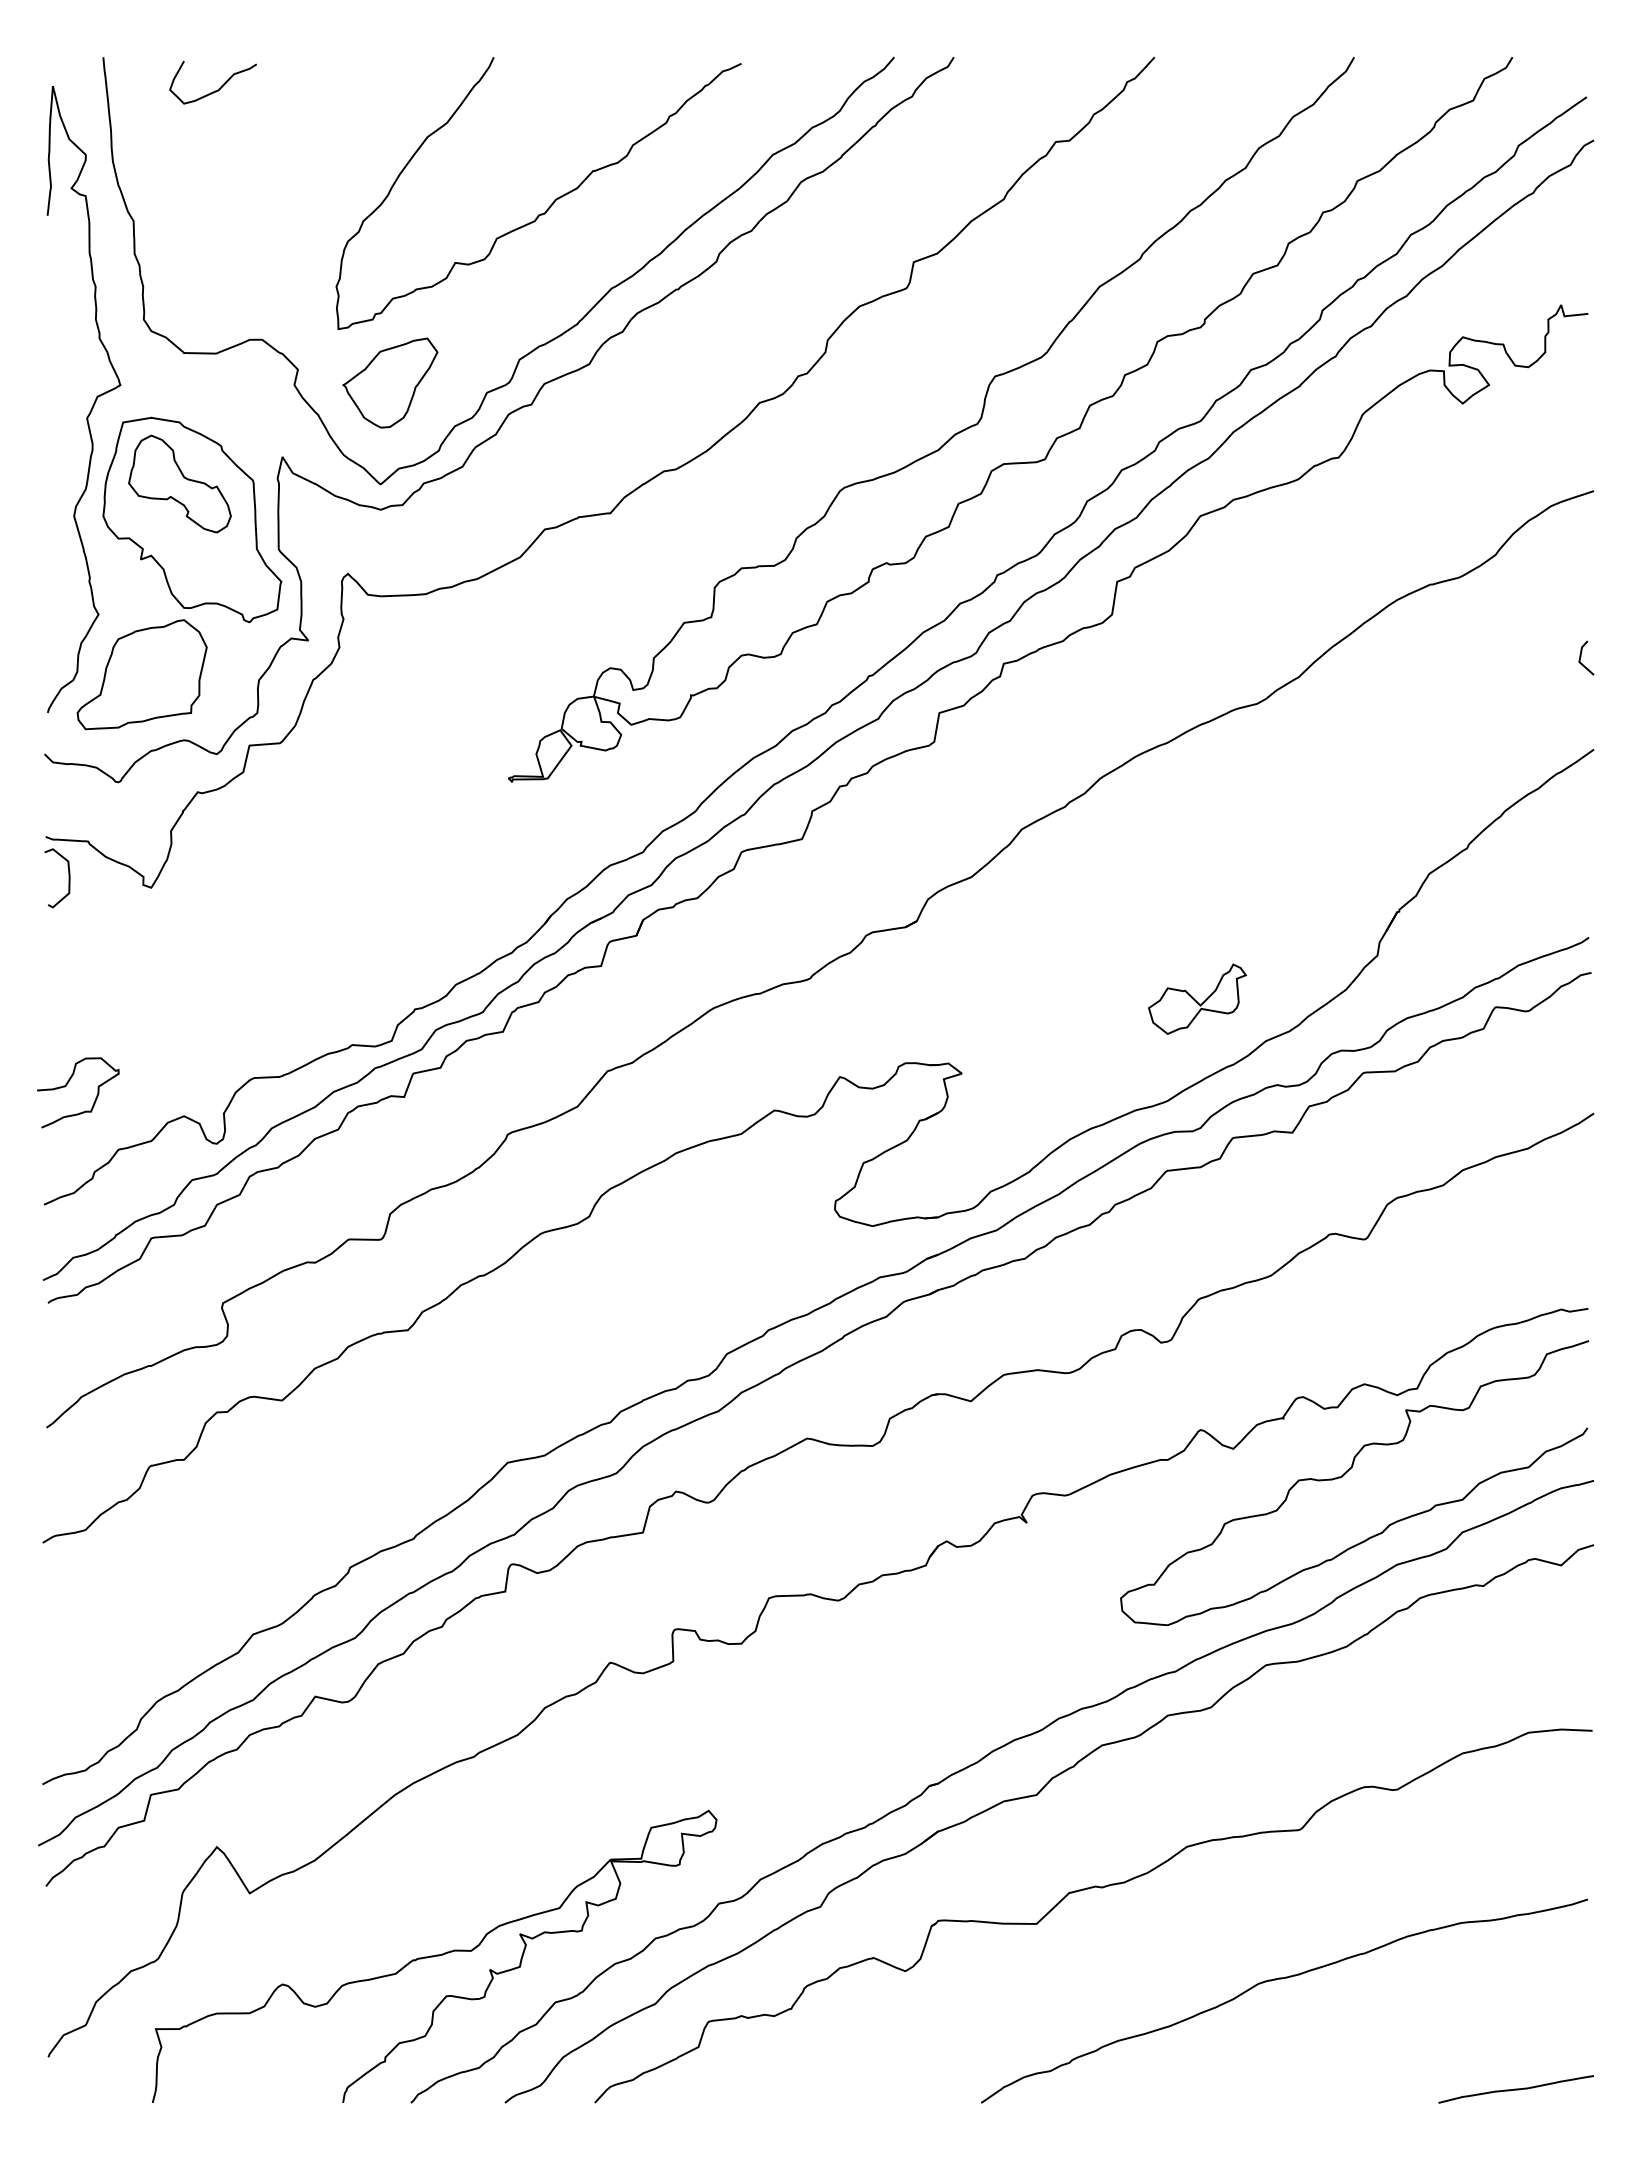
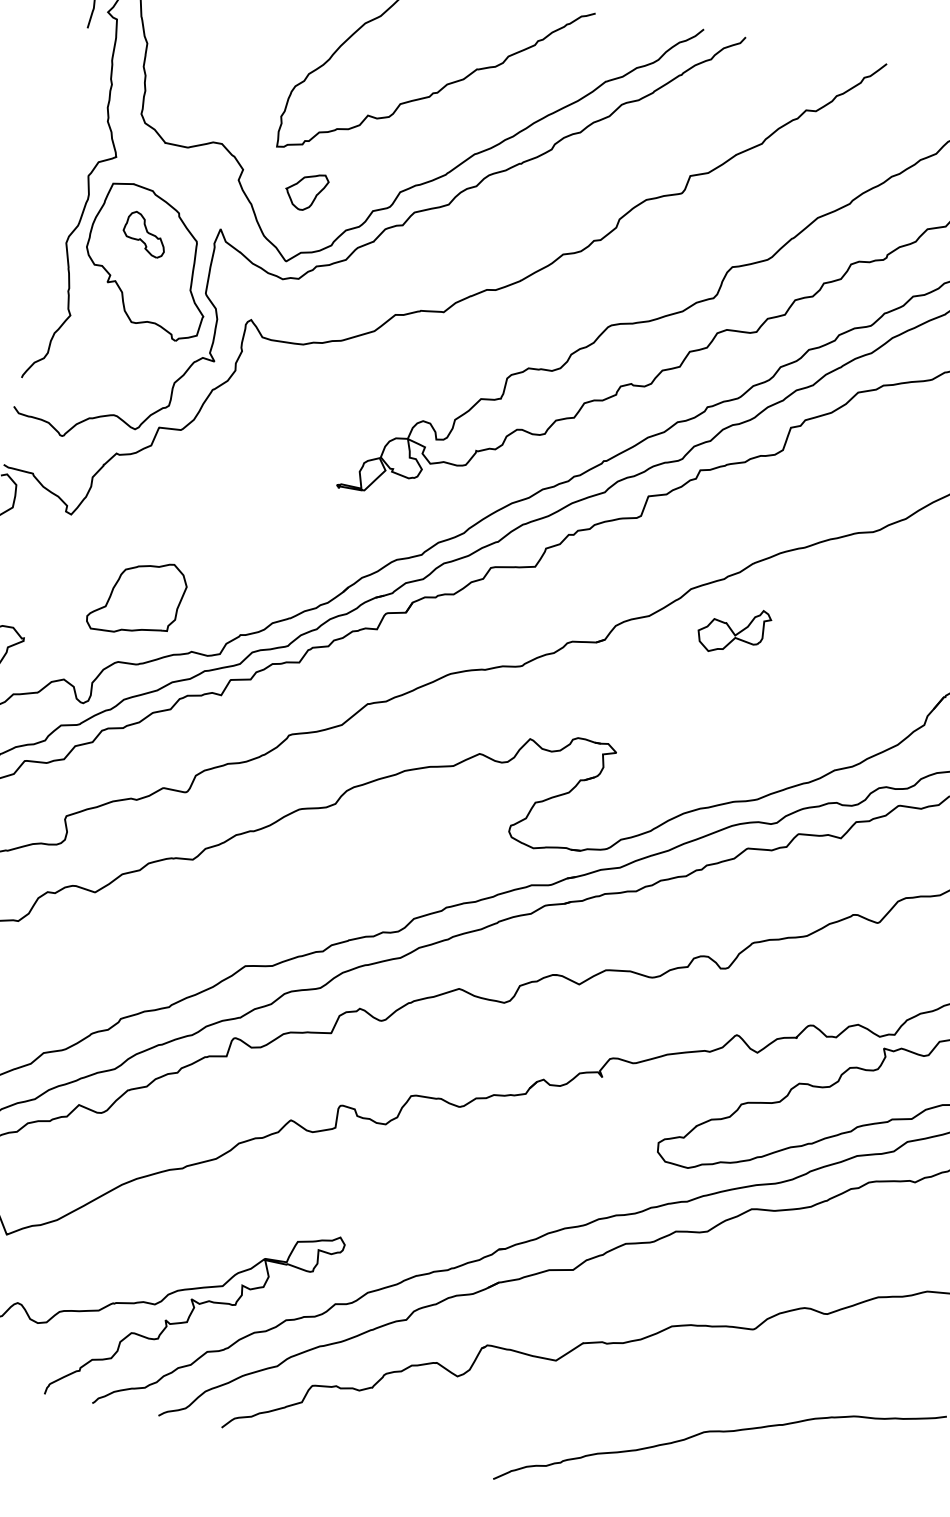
part: (390, 382) -> (306, 191), size x0.6
part: (179, 483) -> (144, 234), size x0.6
part: (141, 674) -> (137, 597), moved
part: (1197, 998) -> (734, 630), moved

